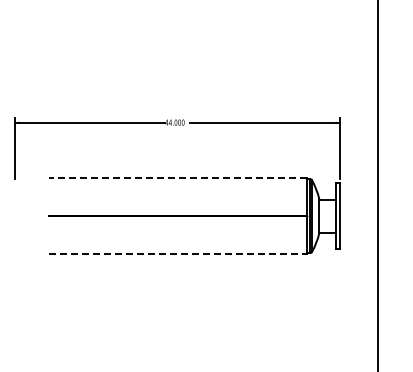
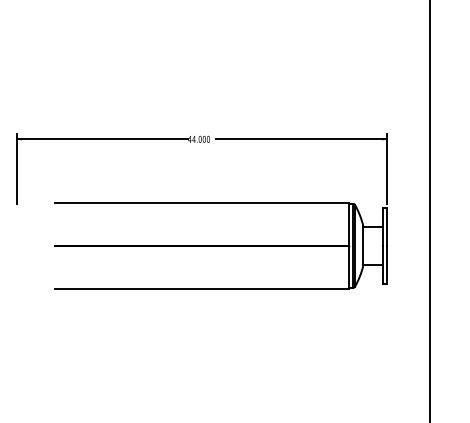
line: (177, 178) -> (201, 202), dashed -> solid
line: (178, 253) -> (203, 288), dashed -> solid

